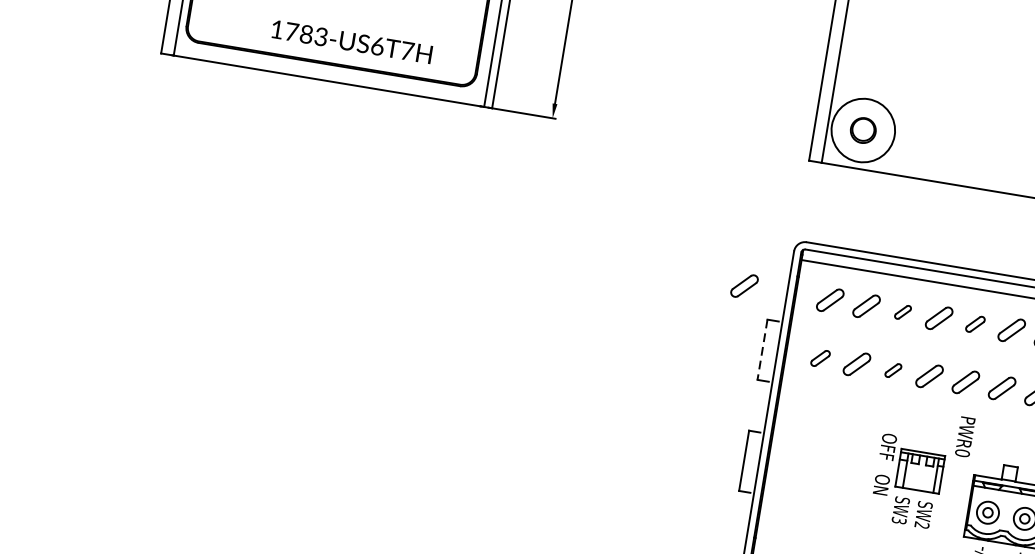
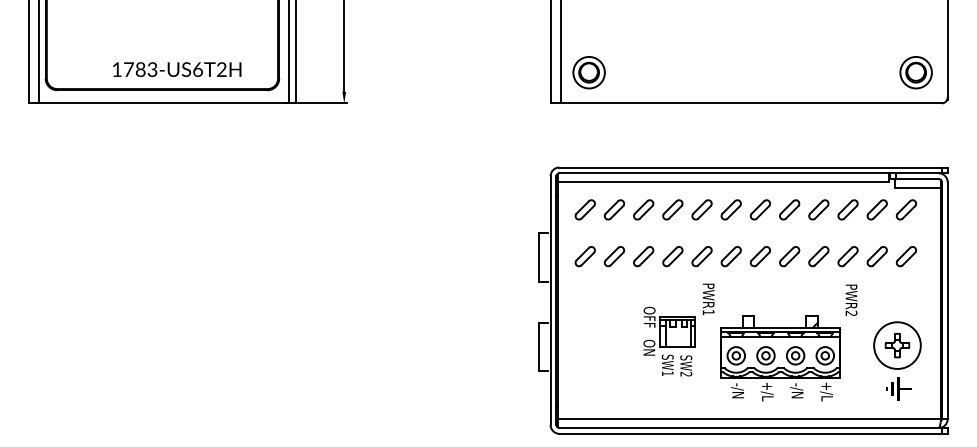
text: (407, 50) -> (221, 69), 1783-US6T7H -> 1783-US6T2H
circle: (862, 130) -> (588, 72), size x0.62
part: (743, 285) -> (515, 209), removed
part: (902, 311) -> (643, 209), size x1.67
part: (974, 323) -> (701, 209), size x1.43
line: (762, 349) -> (538, 257), dashed -> solid
part: (819, 358) -> (584, 256), size x1.43
part: (893, 370) -> (643, 256), size x1.67
text: (962, 453) -> (708, 312), PWR0 -> PWR1
text: (898, 520) -> (667, 373), SW3 -> SW1

